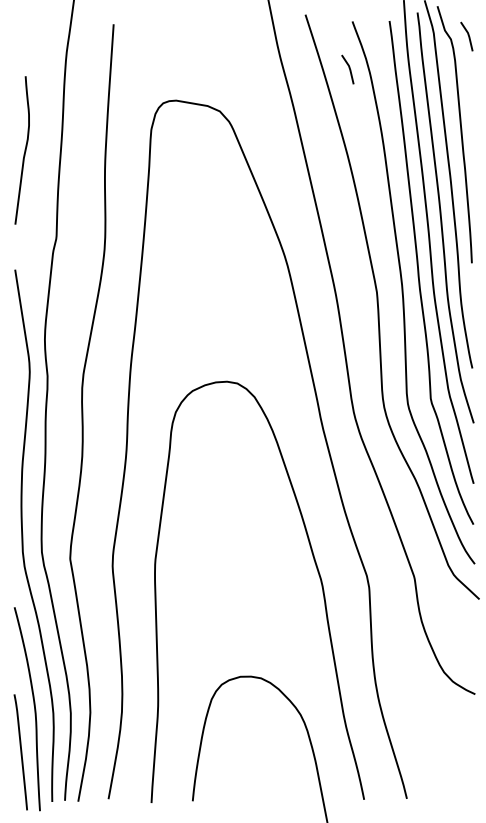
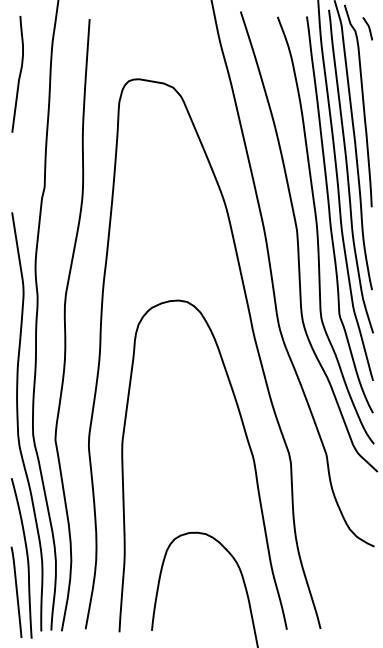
line: (348, 68) -> (274, 53), removed
curve: (24, 150) -> (19, 74), moved

